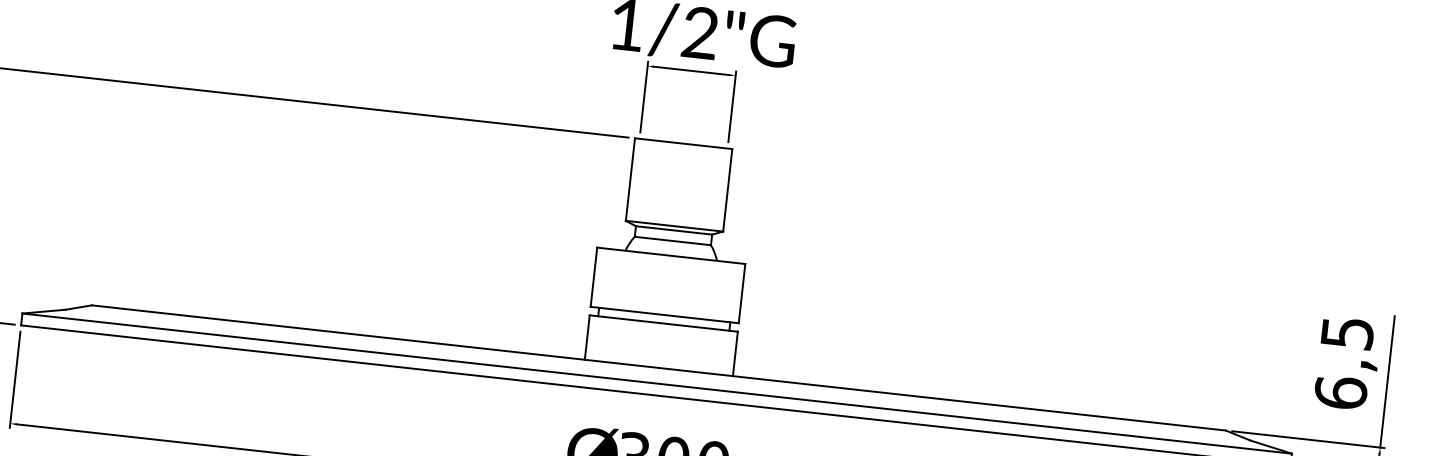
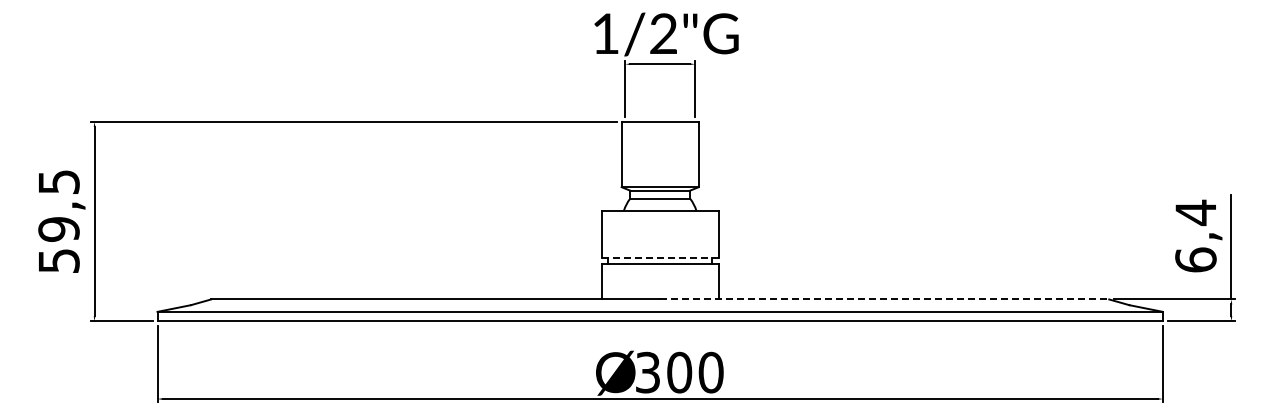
line: (665, 315) -> (660, 257), solid -> dashed
text: (1346, 332) -> (1195, 212), 6,5 -> 6,4
line: (942, 399) -> (884, 299), solid -> dashed

